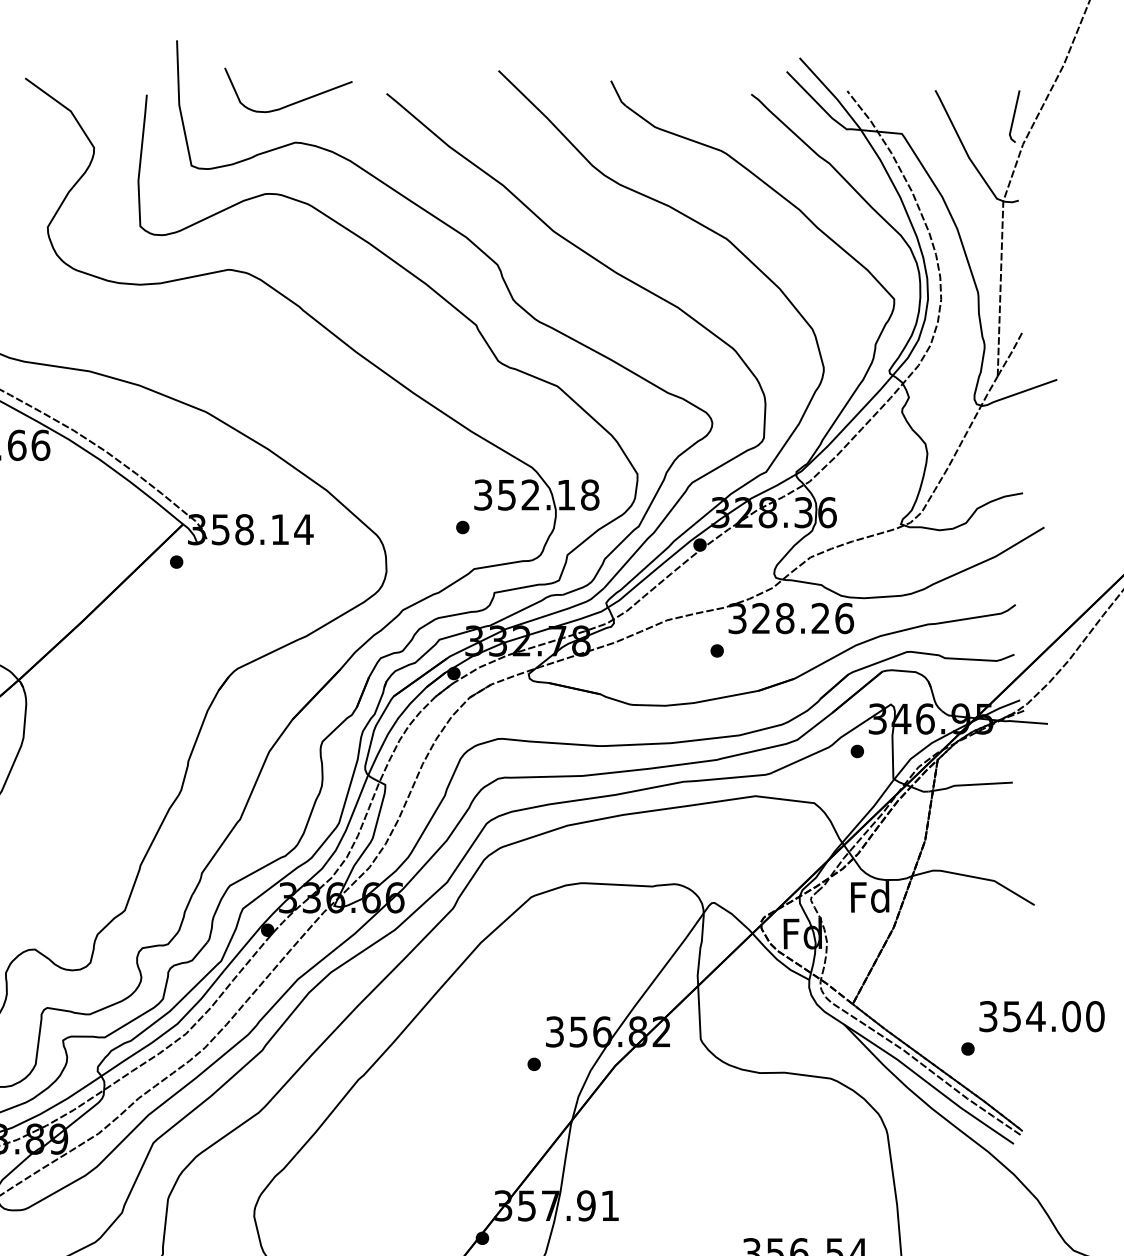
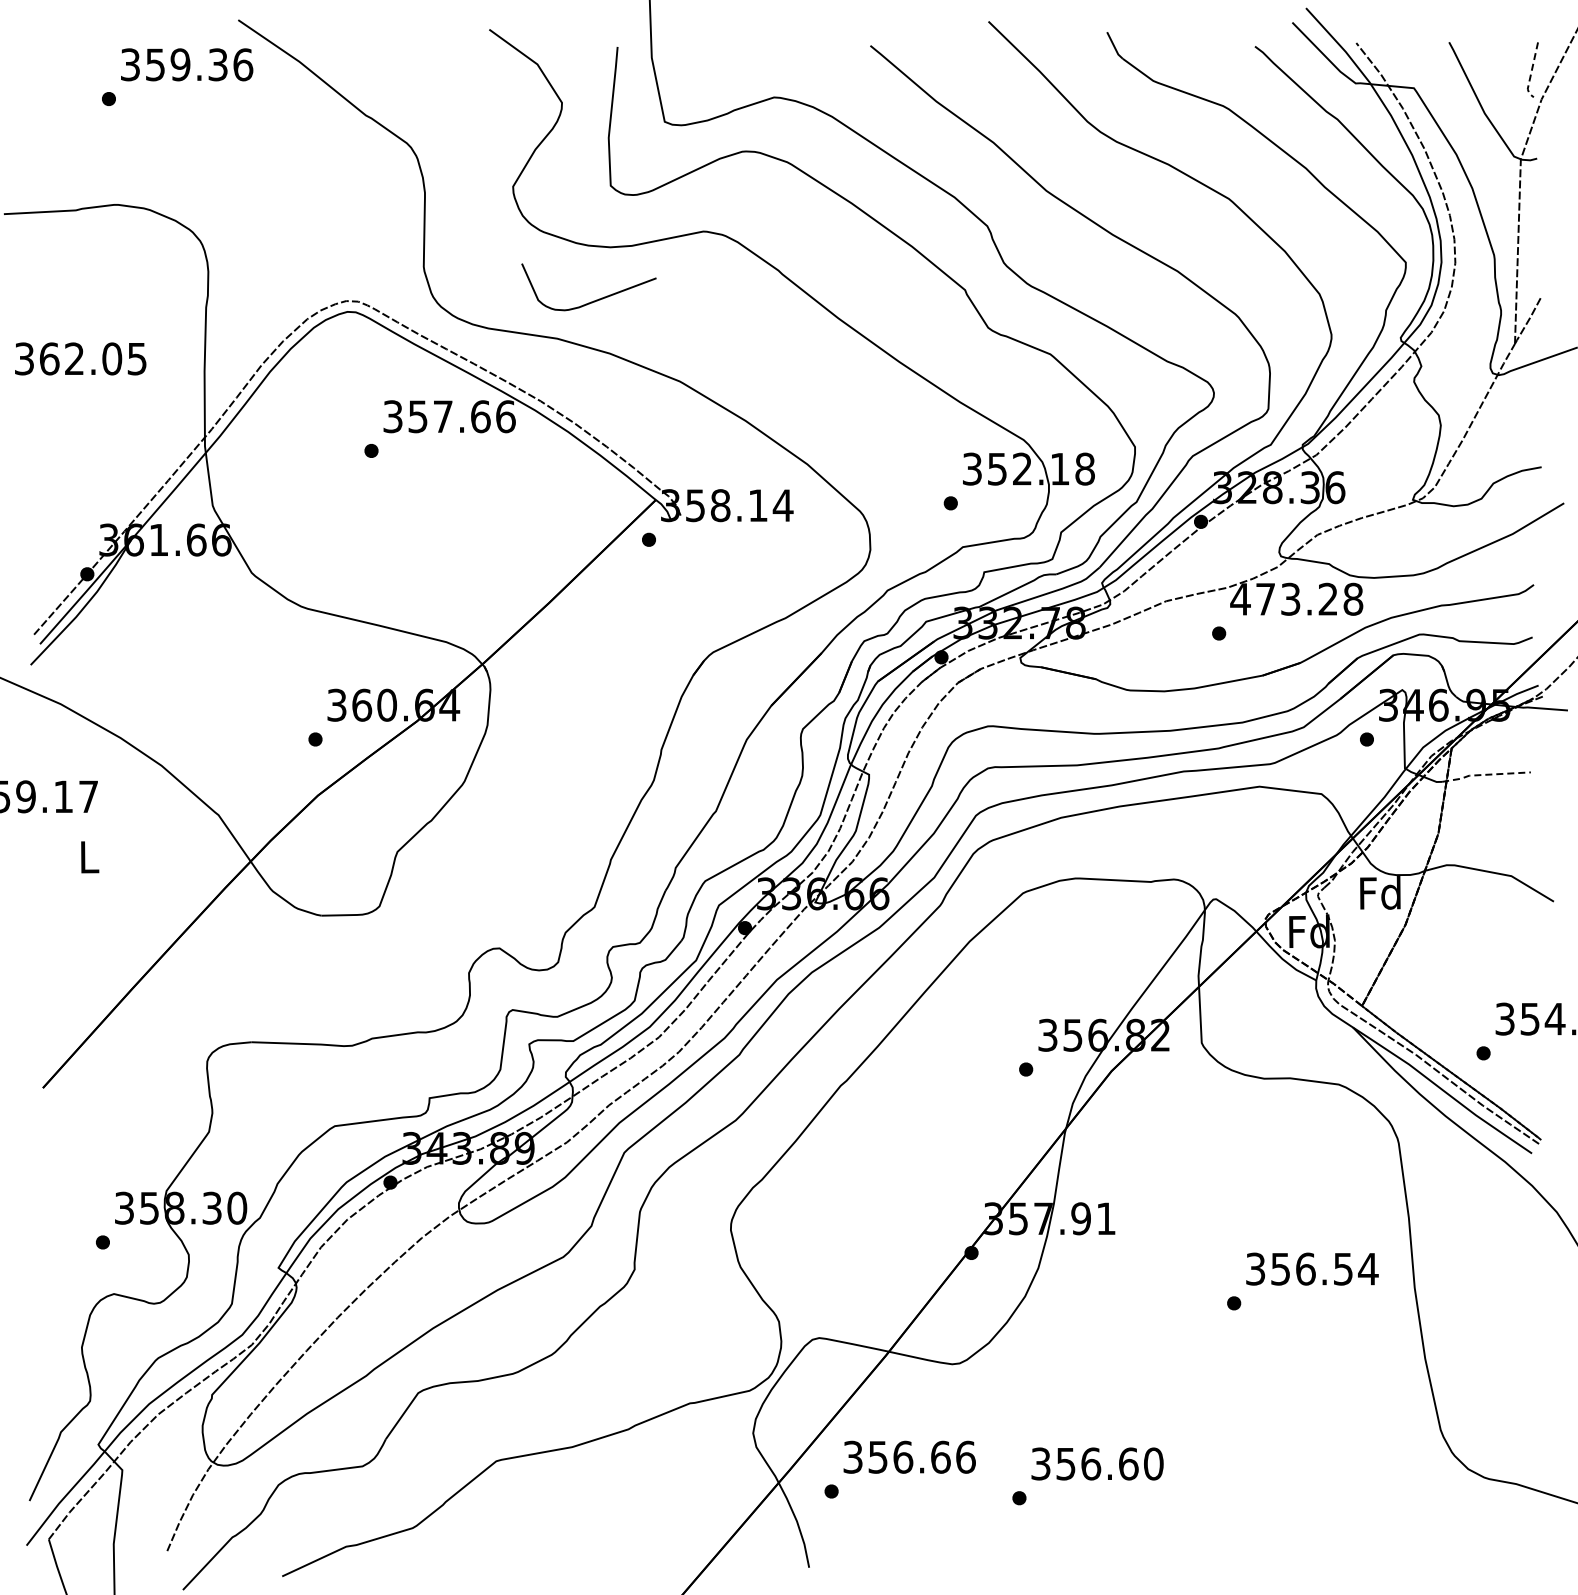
curve: (292, 102) -> (593, 300), moved
line: (1013, 118) -> (1531, 72), solid -> dashed
text: (790, 617) -> (1296, 598), 328.26 -> 473.28
line: (969, 784) -> (1485, 774), solid -> dashed

